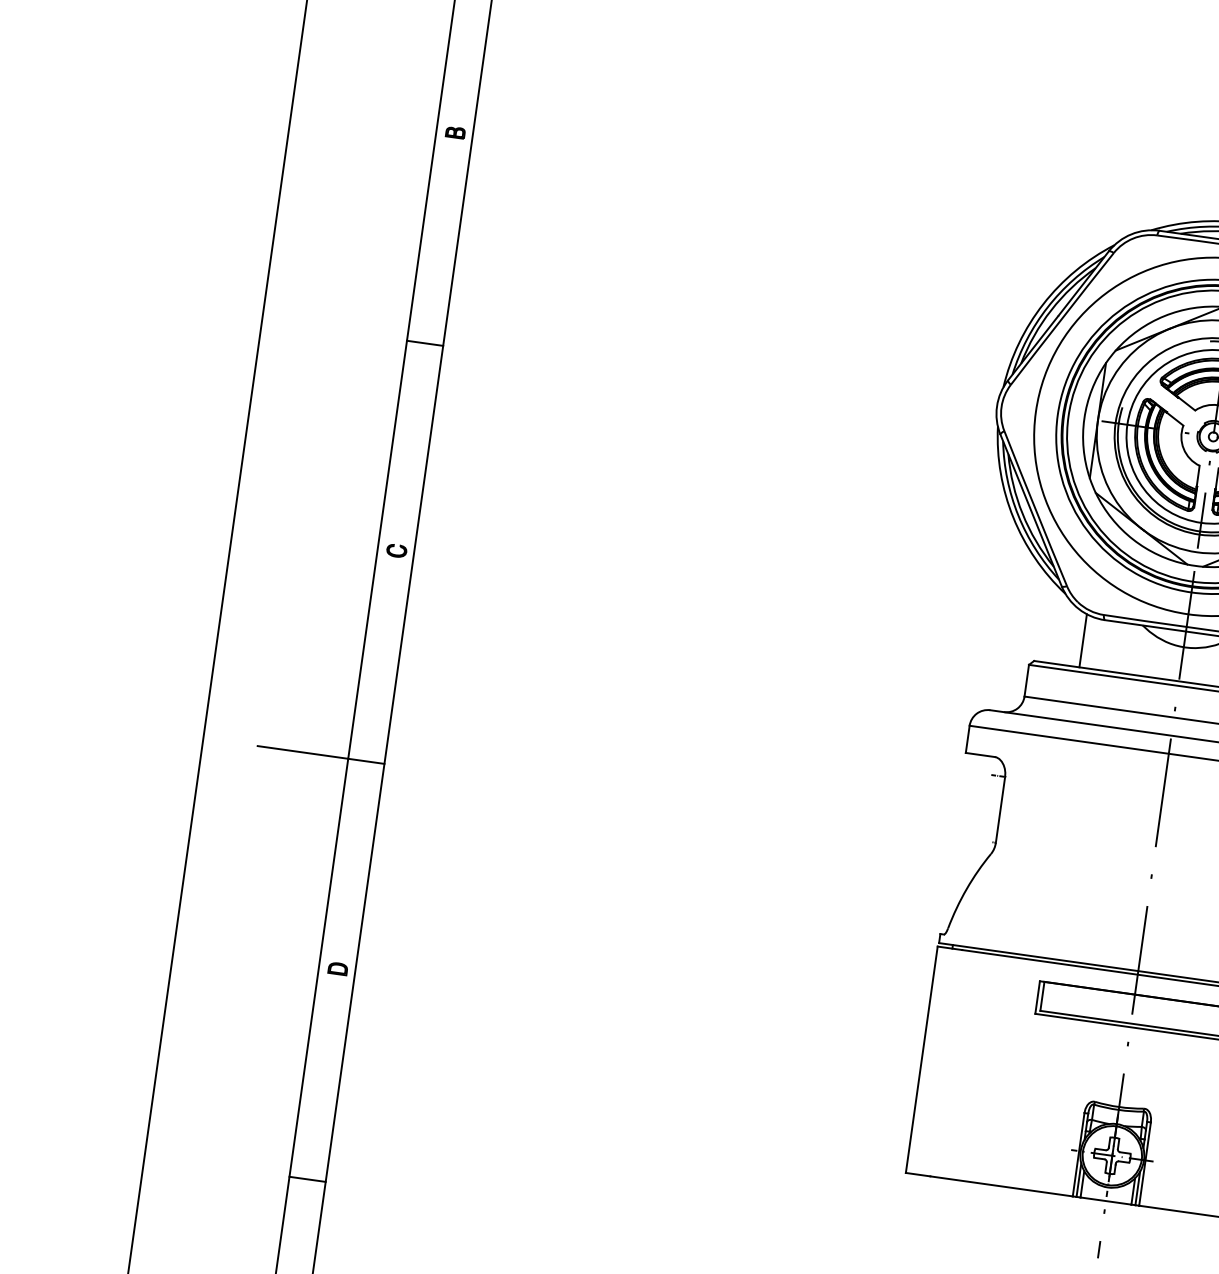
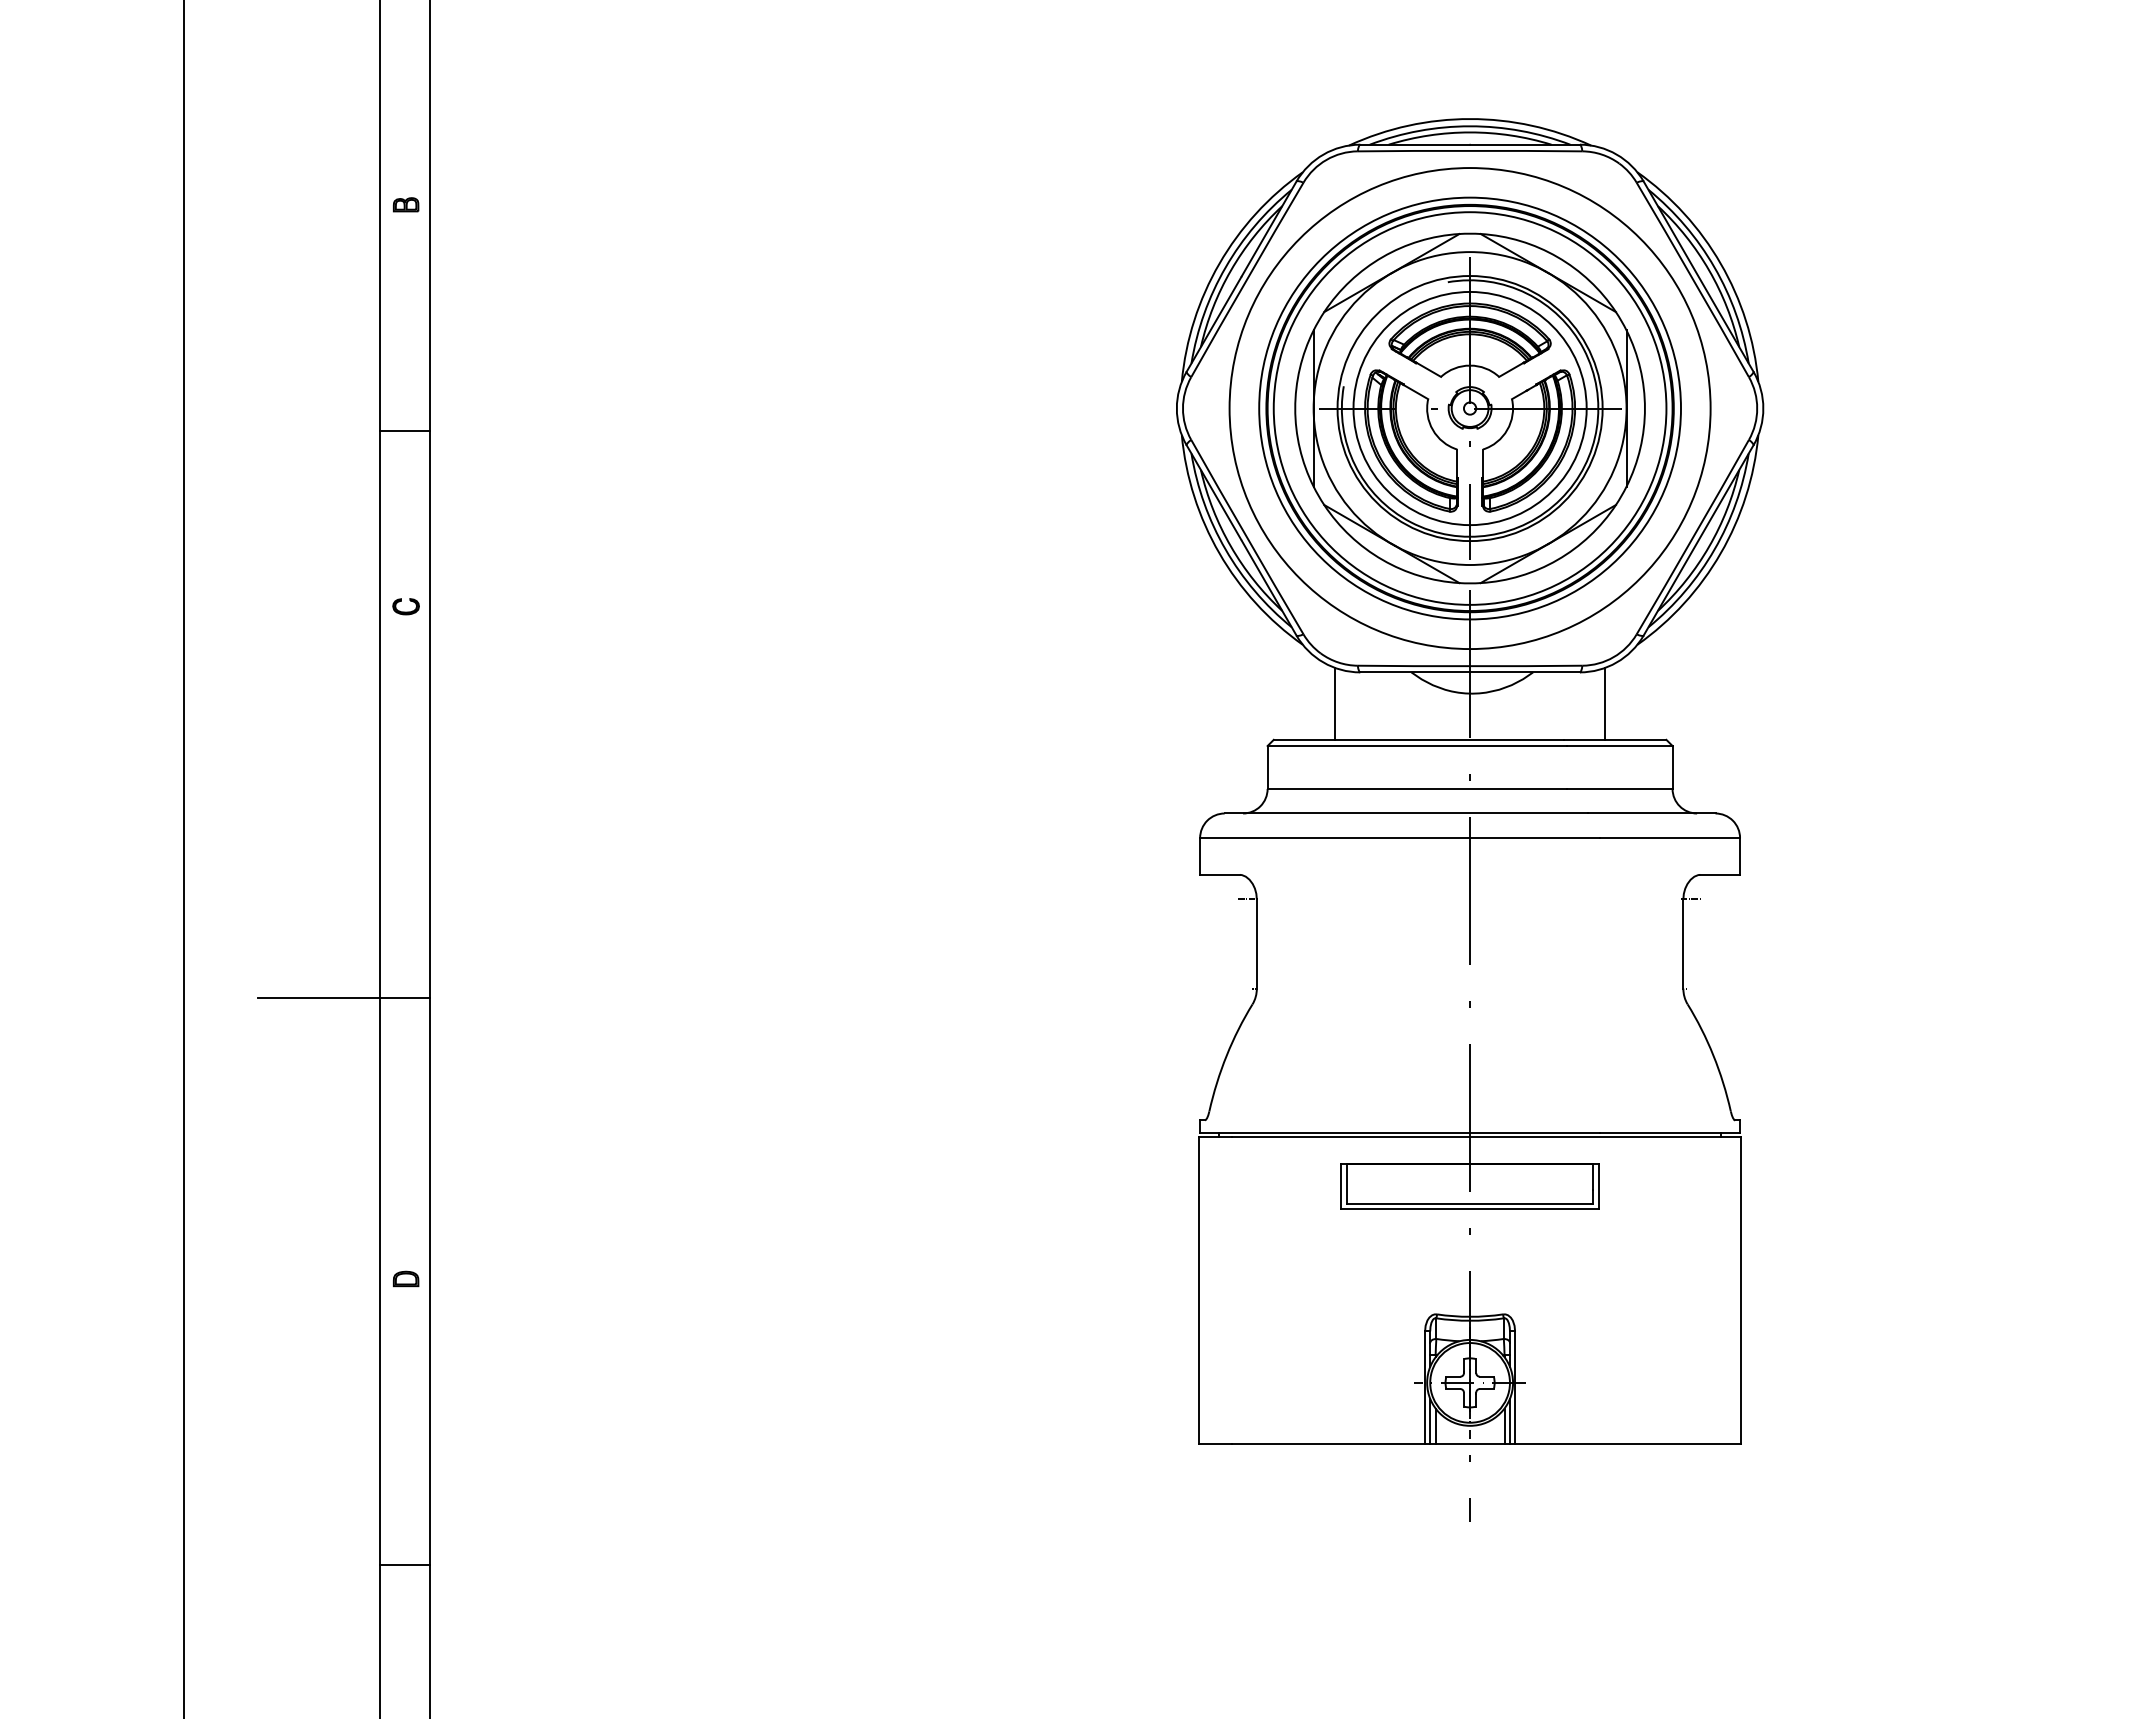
part: (455, 132) -> (406, 204), moved
part: (396, 550) -> (405, 606), moved

